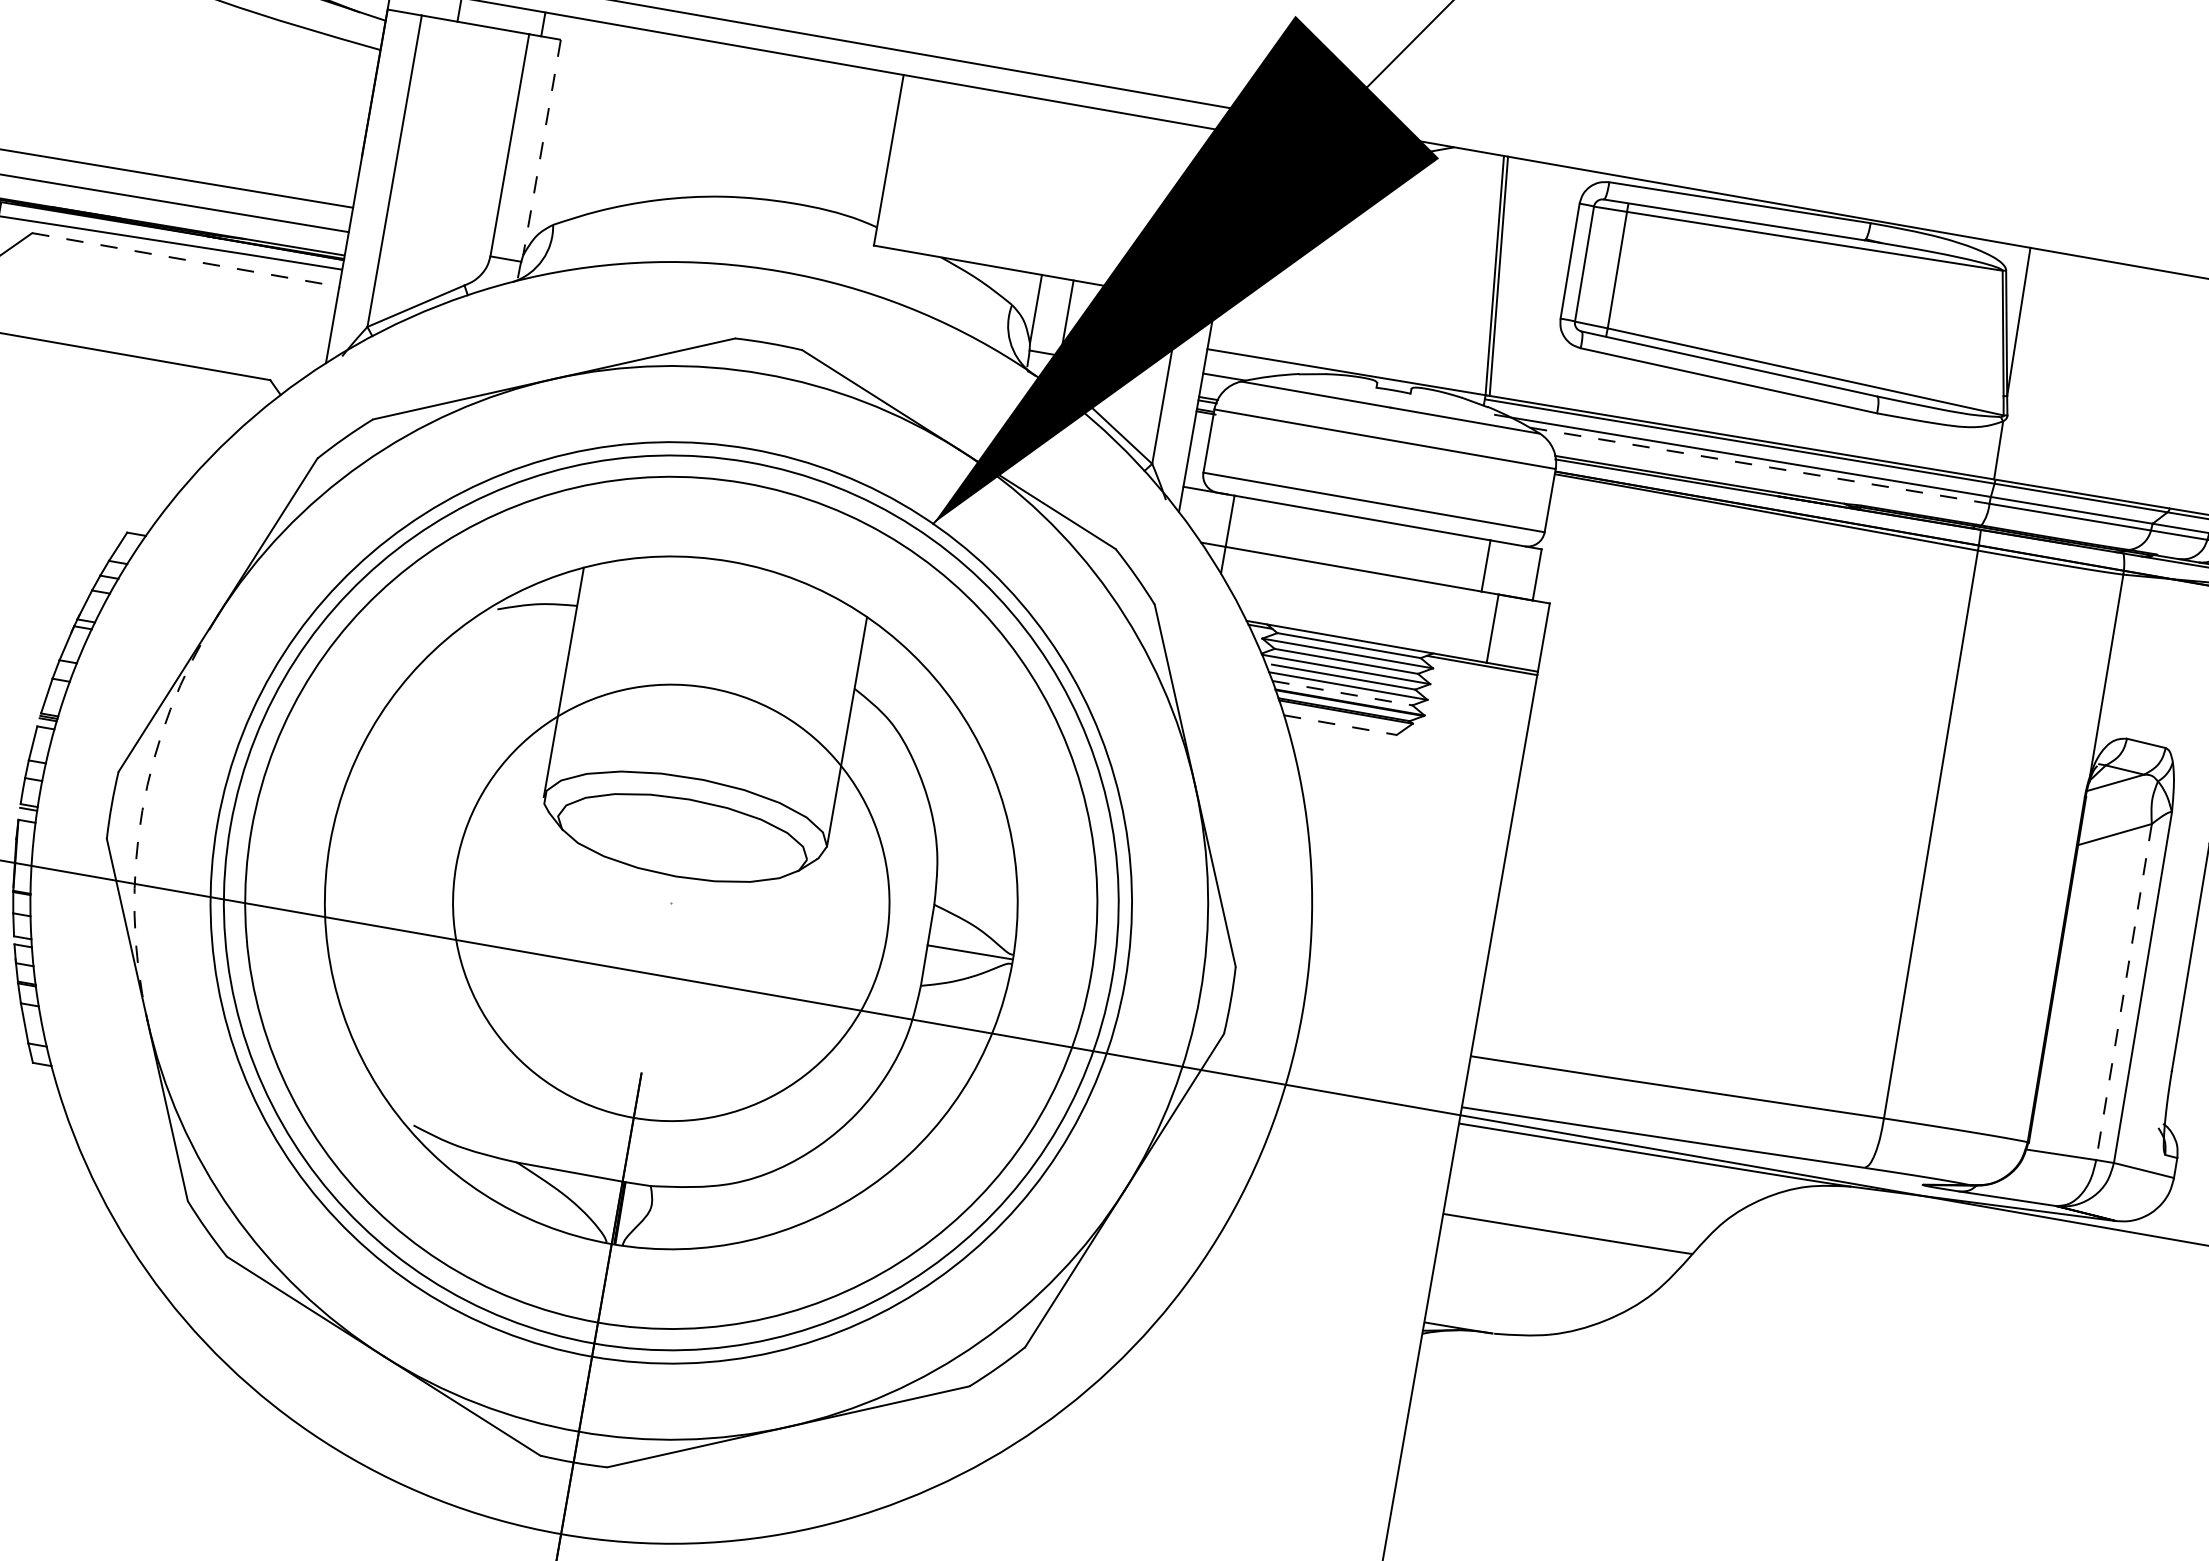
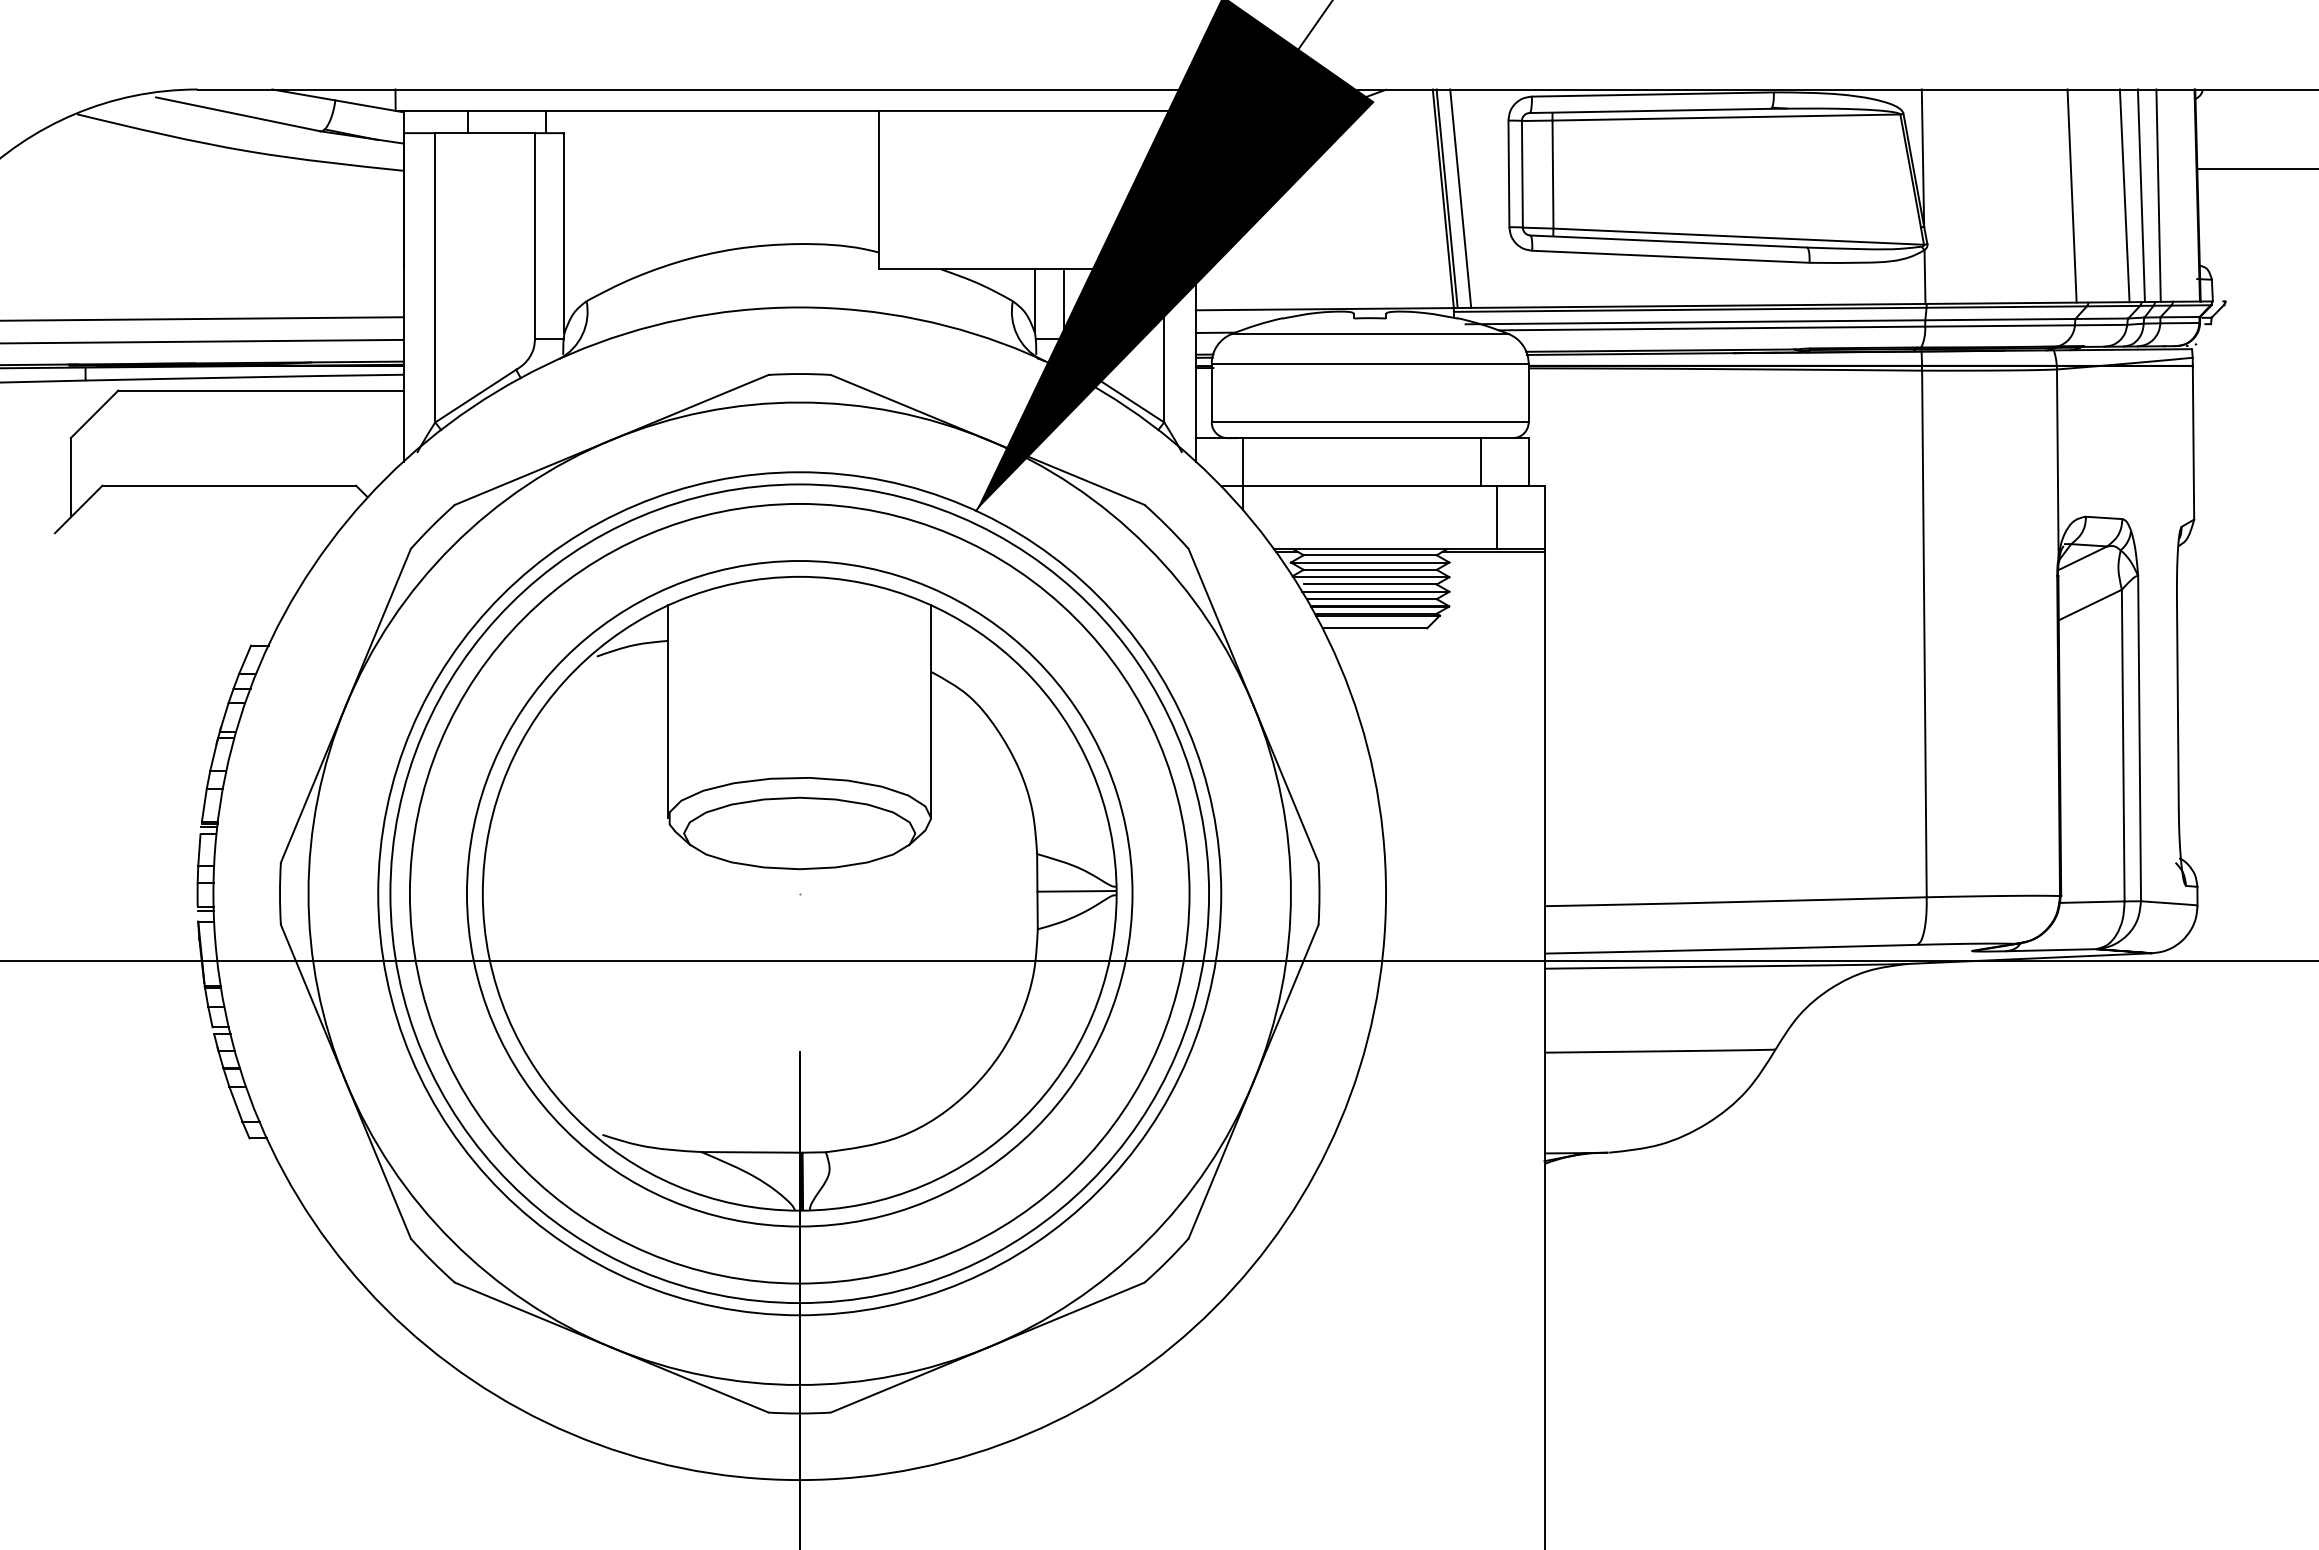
line: (542, 147) -> (564, 233), dashed -> solid
line: (185, 259) -> (260, 390), dashed -> solid
line: (1513, 278) -> (1460, 198), added
line: (2171, 390) -> (2071, 195), added
line: (1760, 465) -> (1712, 328), dashed -> solid
line: (1343, 693) -> (1372, 599), dashed -> solid
line: (1341, 725) -> (1375, 628), dashed -> solid
arc: (142, 810) -> (308, 893), dashed -> solid
circle: (671, 902) -> (799, 893), size x1.67
line: (2124, 992) -> (2123, 745), dashed -> solid

